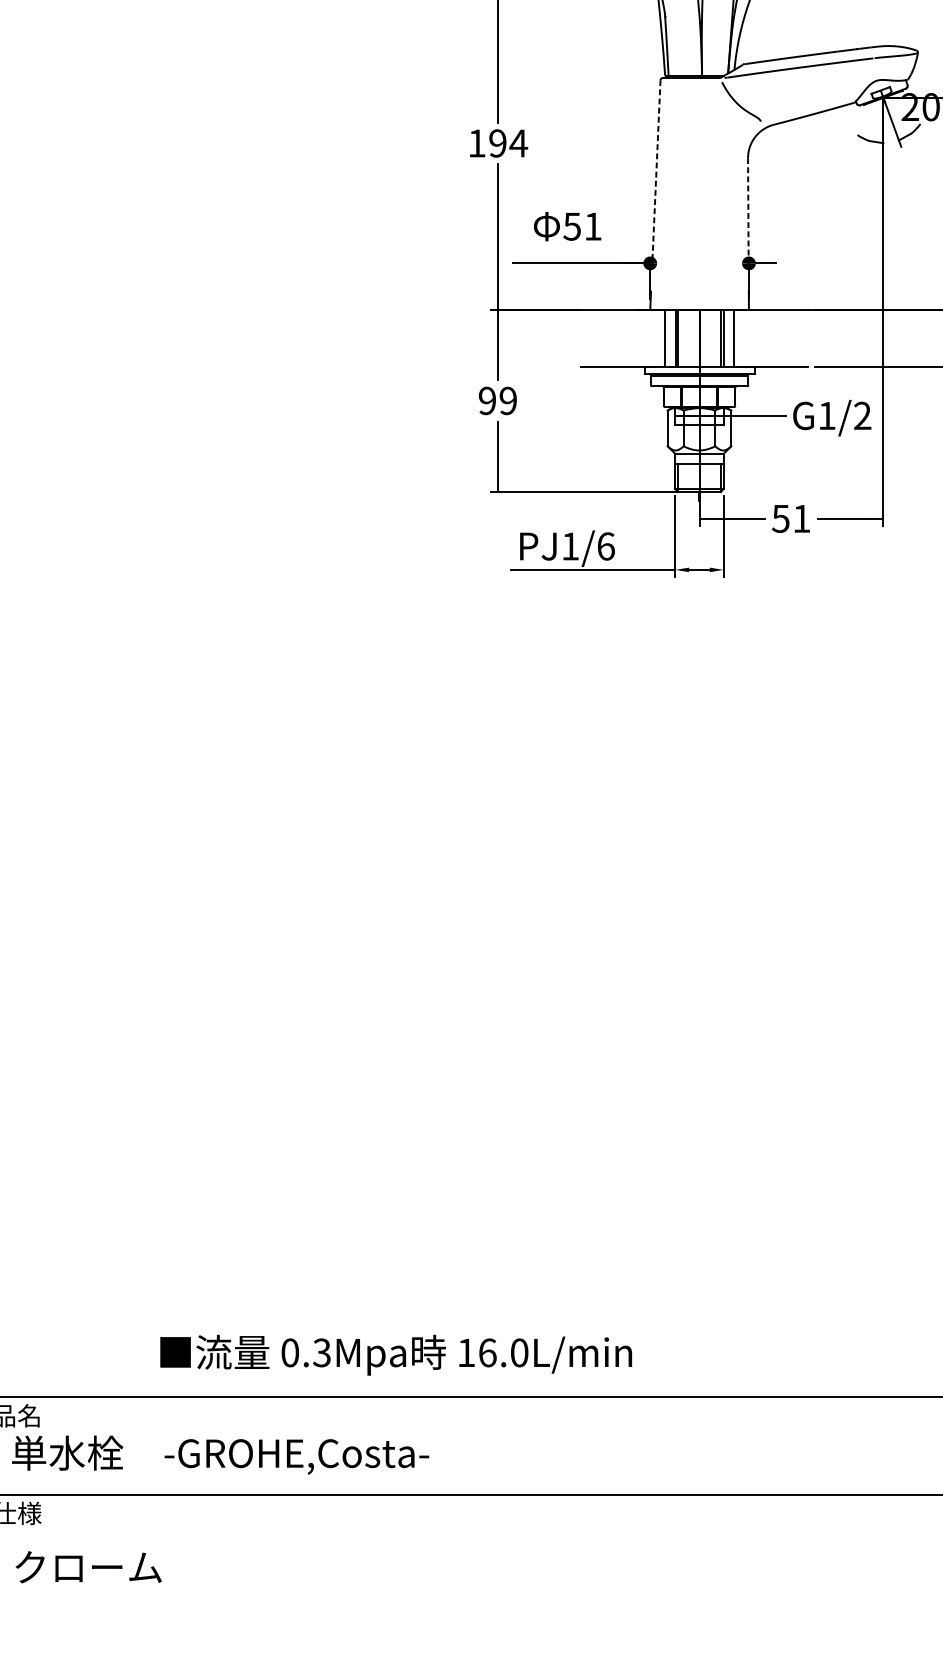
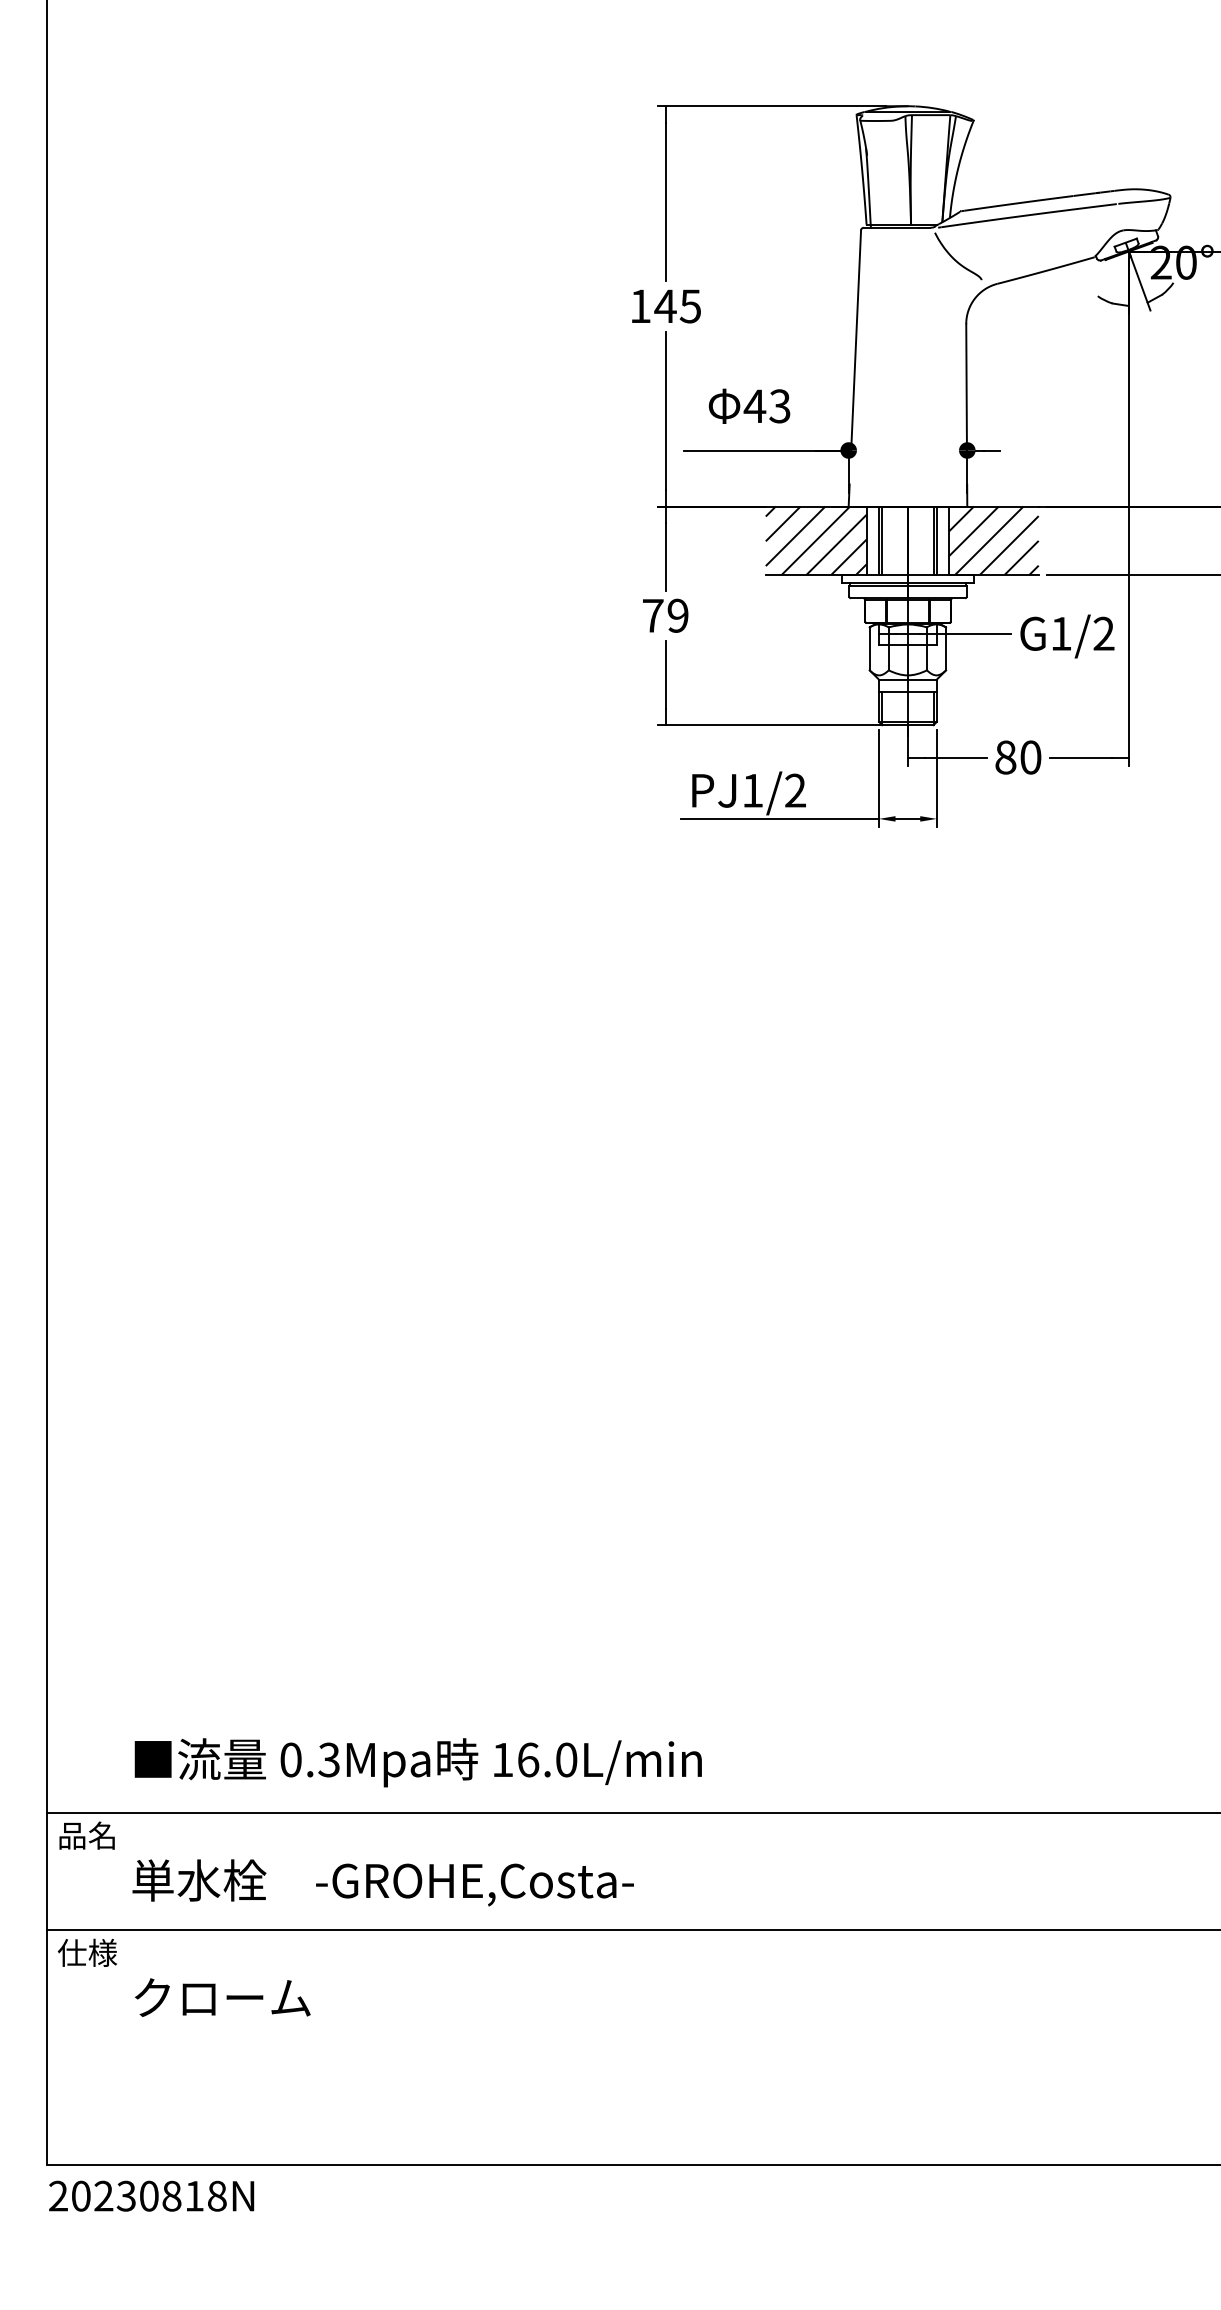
text: (507, 143) -> (677, 306), 194 -> 145
line: (656, 172) -> (856, 341), dashed -> solid
line: (748, 211) -> (966, 388), dashed -> solid
text: (581, 226) -> (766, 406), 51 -> 43
hatch: (622, 338) -> (815, 540), added
hatch: (770, 338) -> (993, 540), added
text: (487, 400) -> (652, 615), 99 -> 79
text: (790, 518) -> (1017, 757), 51 -> 80
text: (605, 546) -> (795, 790), PJ1/6 -> PJ1/2
text: (395, 1354) -> (417, 1762), moved
text: (219, 1454) -> (382, 1882), moved
text: (88, 1567) -> (222, 1997), moved

